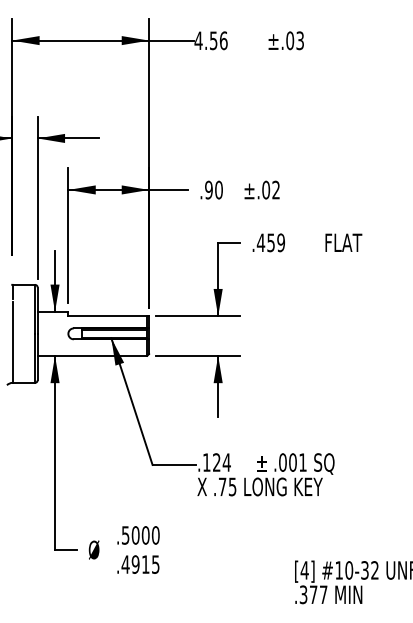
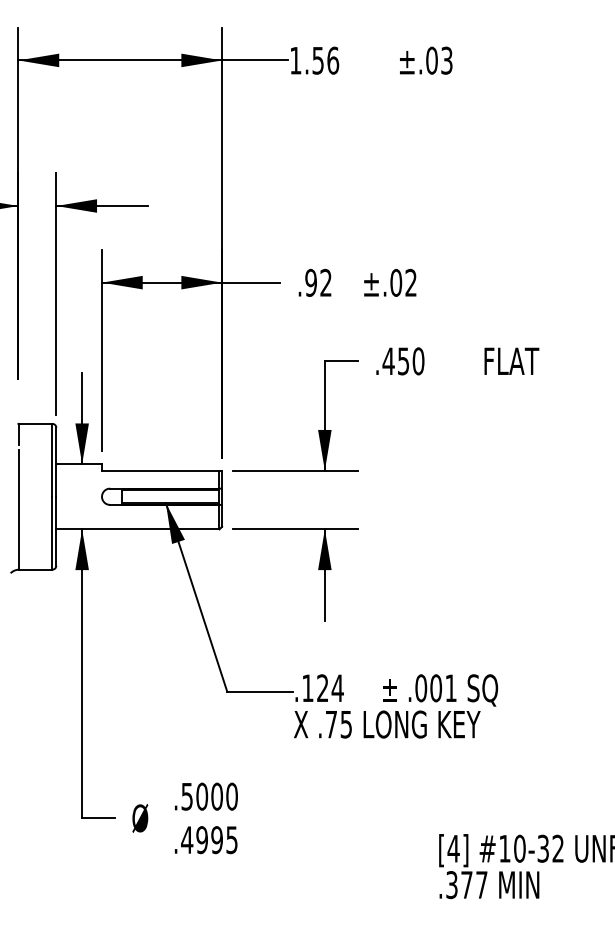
text: (198, 40) -> (295, 60), 4.56 -> 1.56
text: (218, 189) -> (325, 281), .90 -> .92
text: (280, 242) -> (417, 360), .459 -> .450
text: (145, 564) -> (216, 839), .4915 -> .4995

